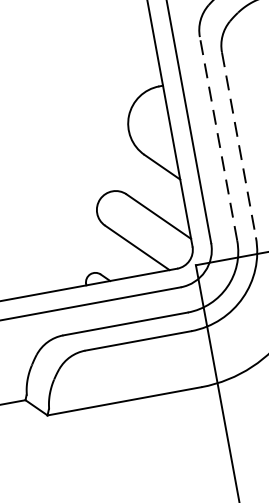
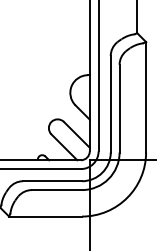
line: (217, 137) -> (110, 103), dashed -> solid
line: (238, 144) -> (119, 108), dashed -> solid

